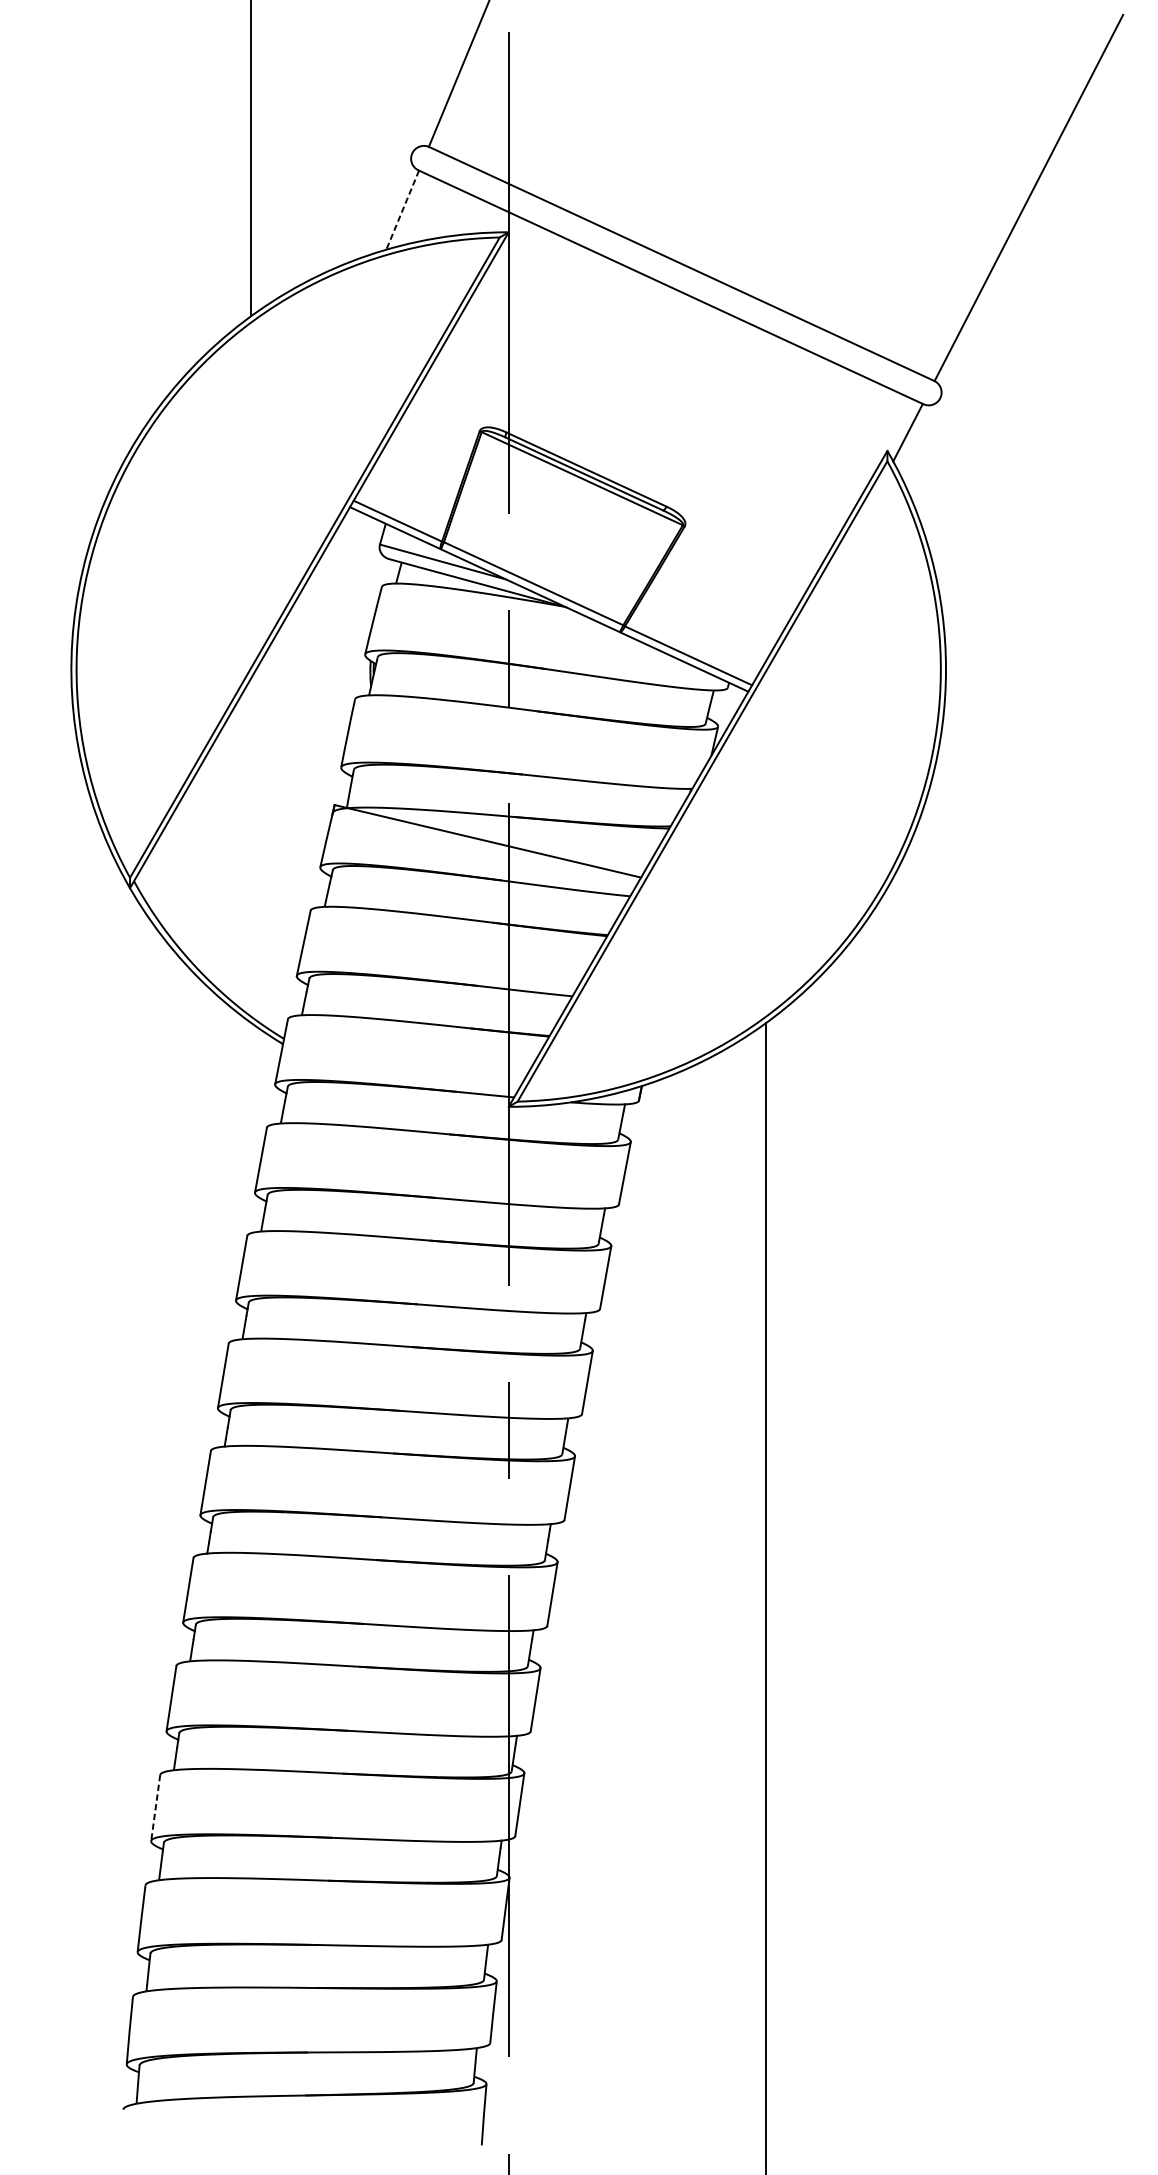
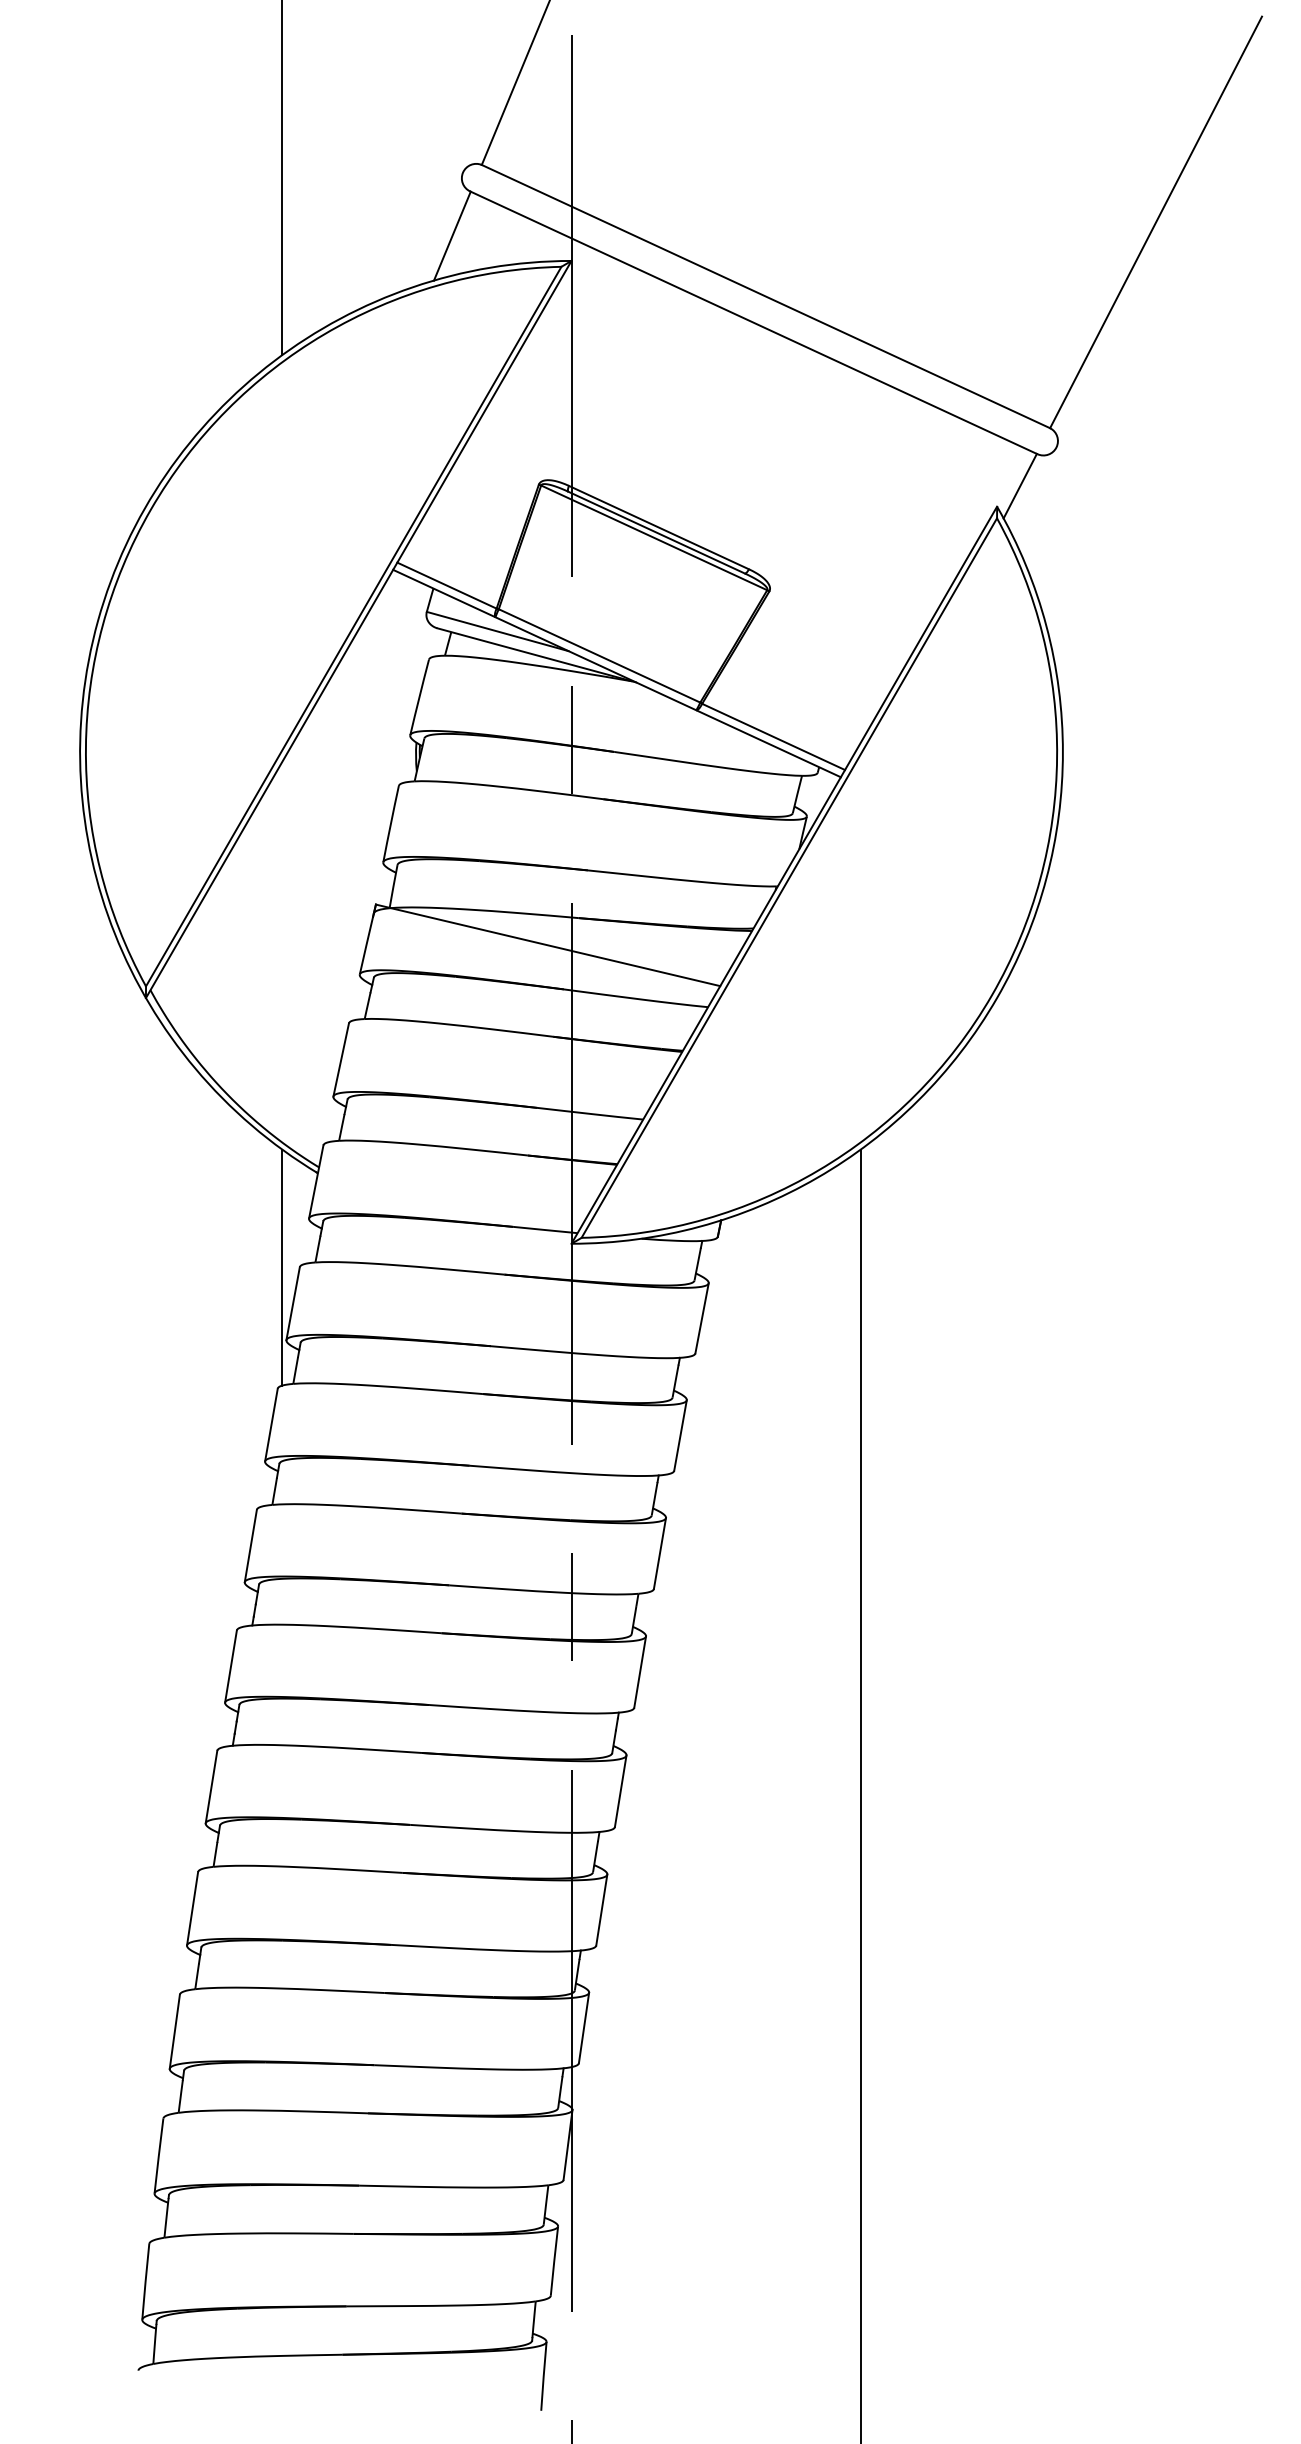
line: (402, 210) -> (452, 236), dashed -> solid
line: (251, 1127) -> (282, 1267), added
line: (155, 1808) -> (174, 2032), dashed -> solid

